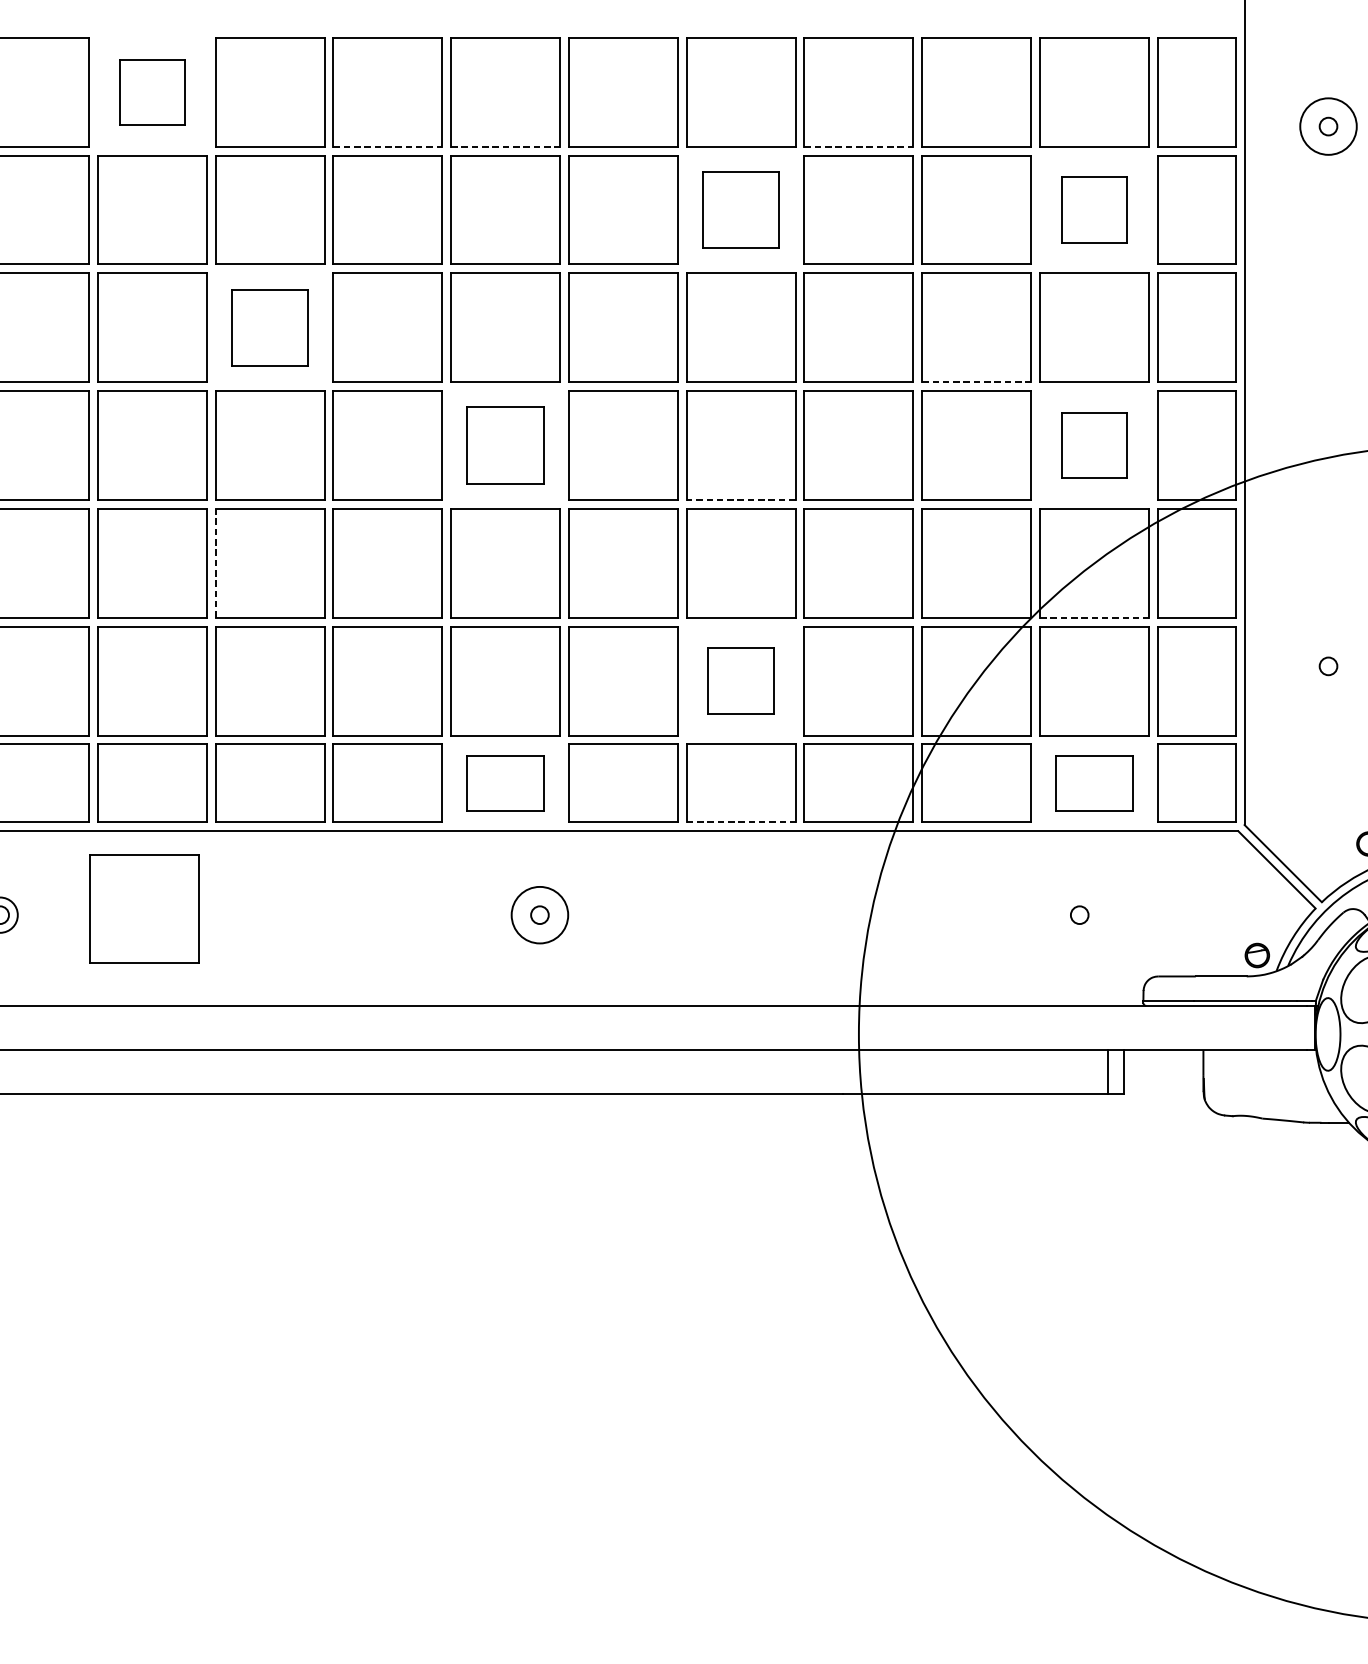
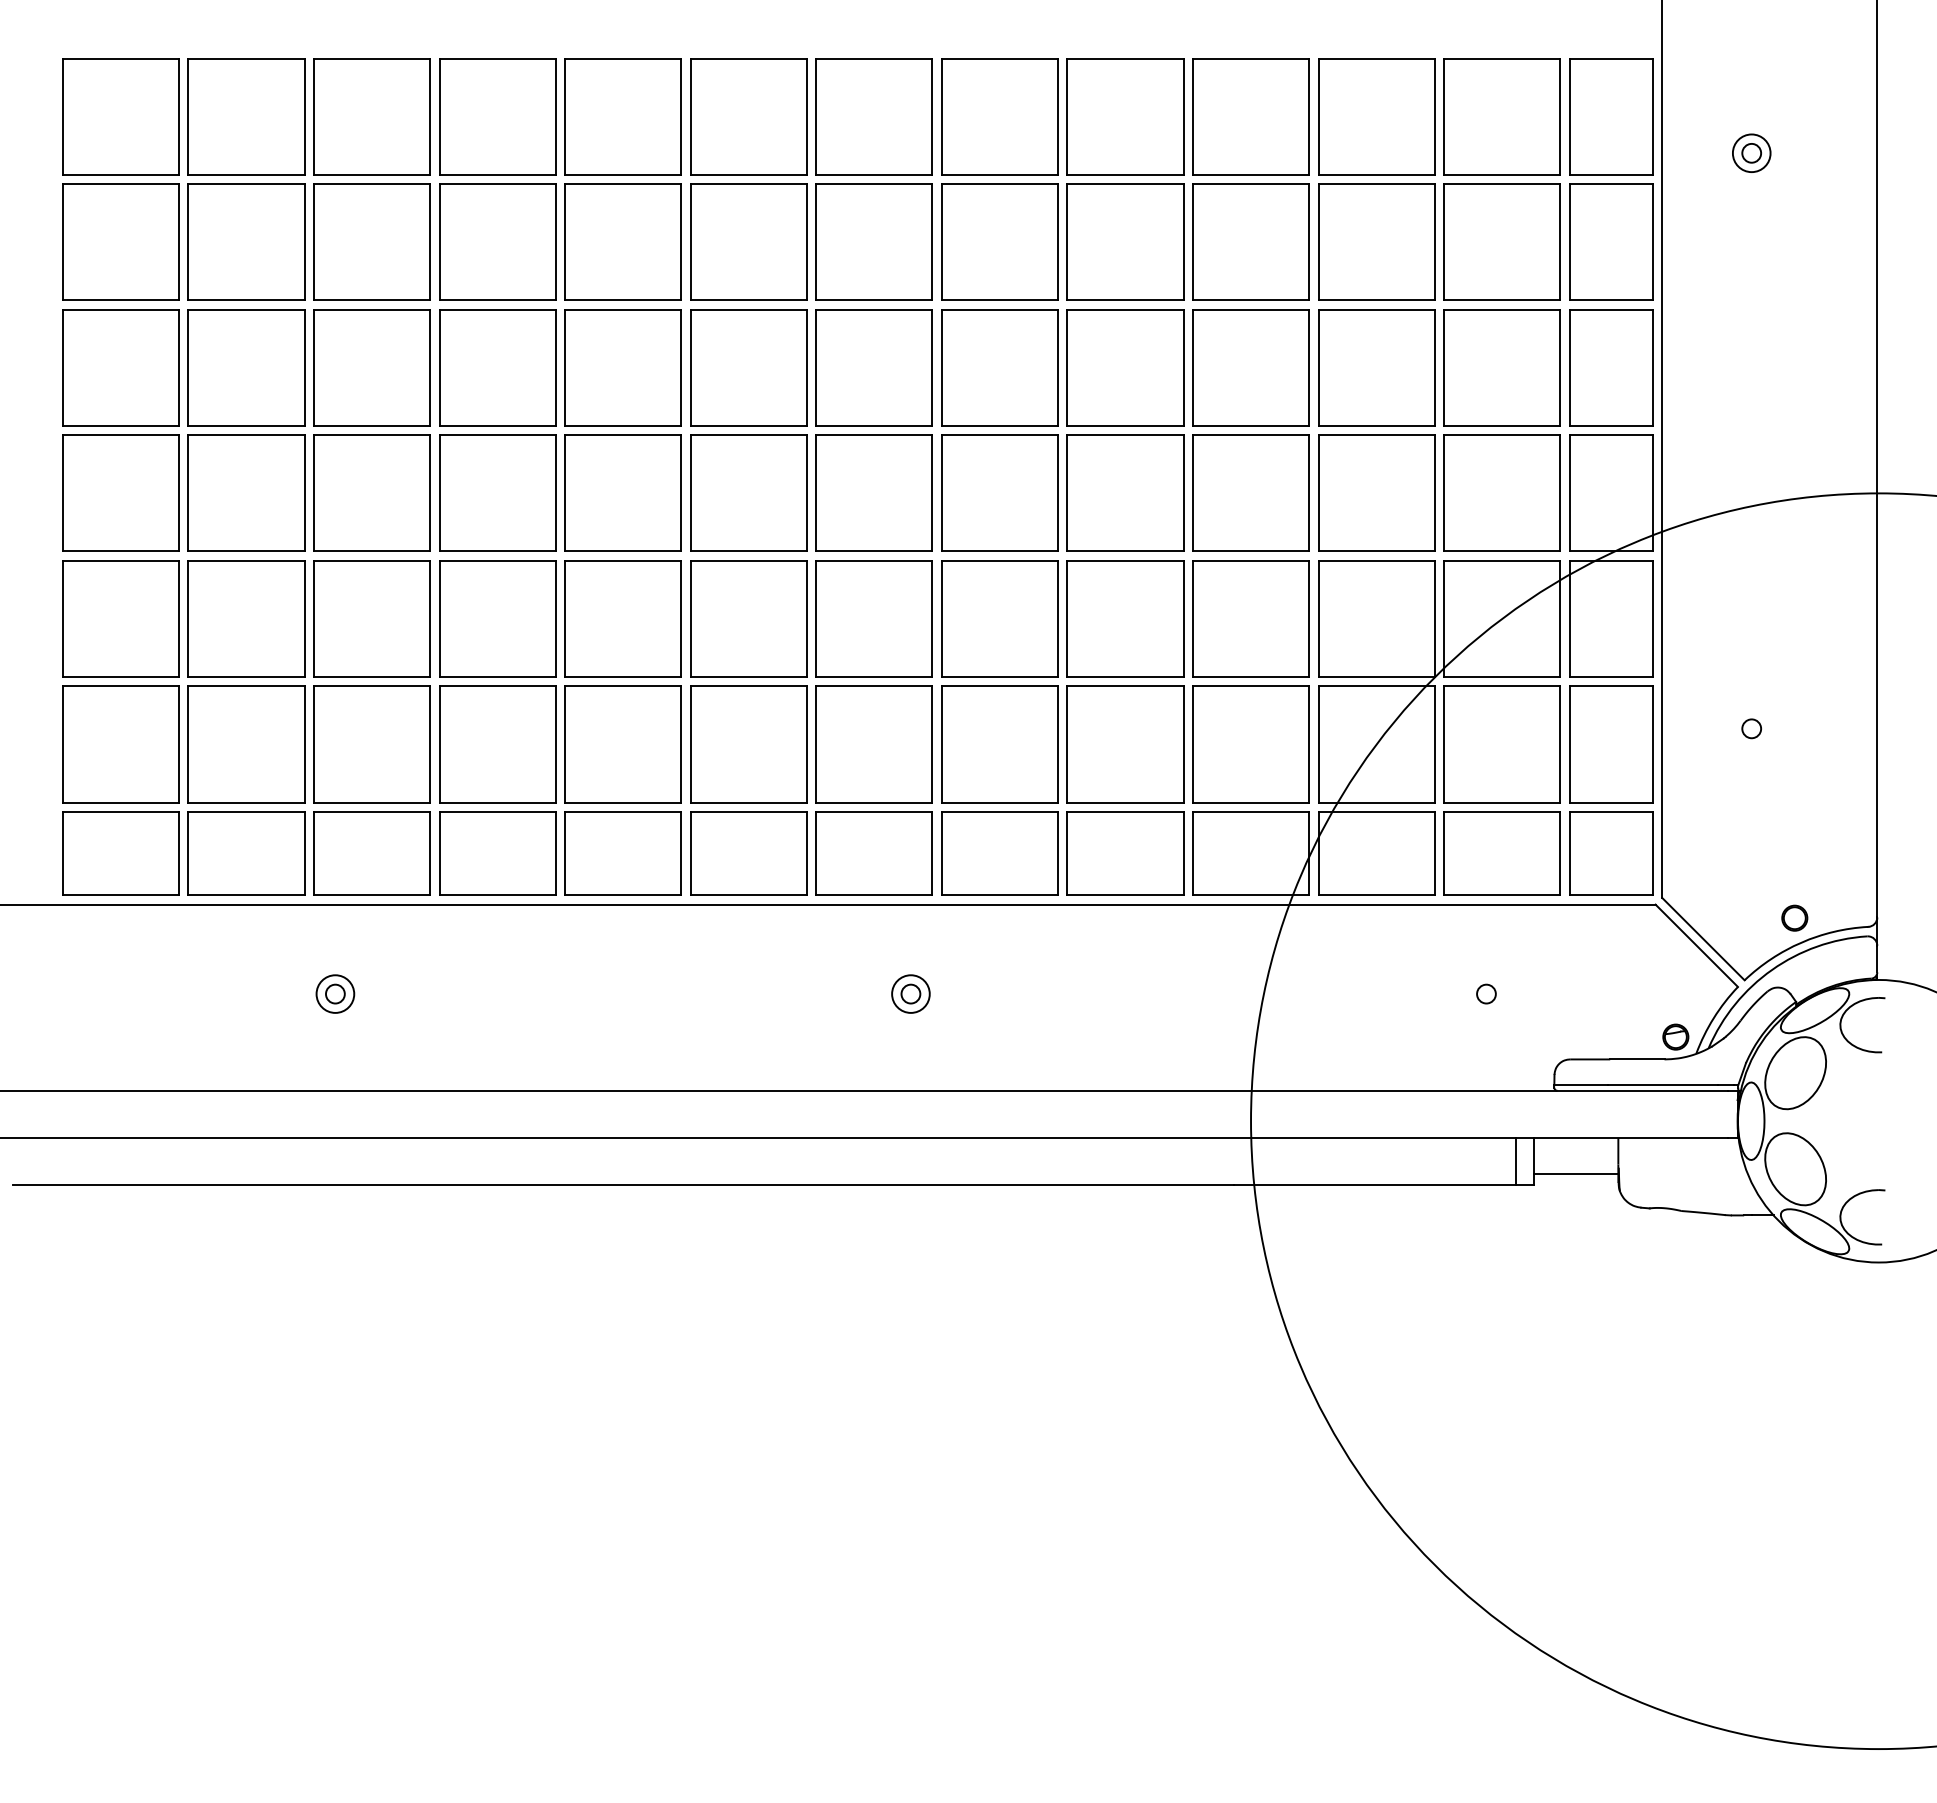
part: (152, 92) -> (497, 116), size x1.67
circle: (1328, 126) -> (1751, 153), size x0.62
line: (388, 146) -> (749, 174), dashed -> solid
line: (505, 146) -> (874, 174), dashed -> solid
line: (859, 146) -> (1251, 174), dashed -> solid
part: (741, 209) -> (1125, 241), size x1.43
part: (1093, 209) -> (1501, 241), size x1.67
part: (269, 327) -> (622, 367), size x1.43
line: (977, 381) -> (1377, 425), dashed -> solid
part: (504, 444) -> (873, 492), size x1.43
part: (1093, 444) -> (1501, 492), size x1.67
line: (740, 500) -> (1124, 551), dashed -> solid
line: (215, 562) -> (565, 618), dashed -> solid
line: (1094, 618) -> (1502, 677), dashed -> solid
part: (741, 681) -> (1125, 744), size x1.67
part: (504, 783) -> (873, 853), size x1.43
part: (1093, 783) -> (1501, 853), size x1.43
line: (741, 822) -> (1125, 895), dashed -> solid
part: (143, 908) -> (488, 987), removed
circle: (539, 914) -> (910, 993), size x0.62
line: (1163, 1084) -> (1575, 1174), added

